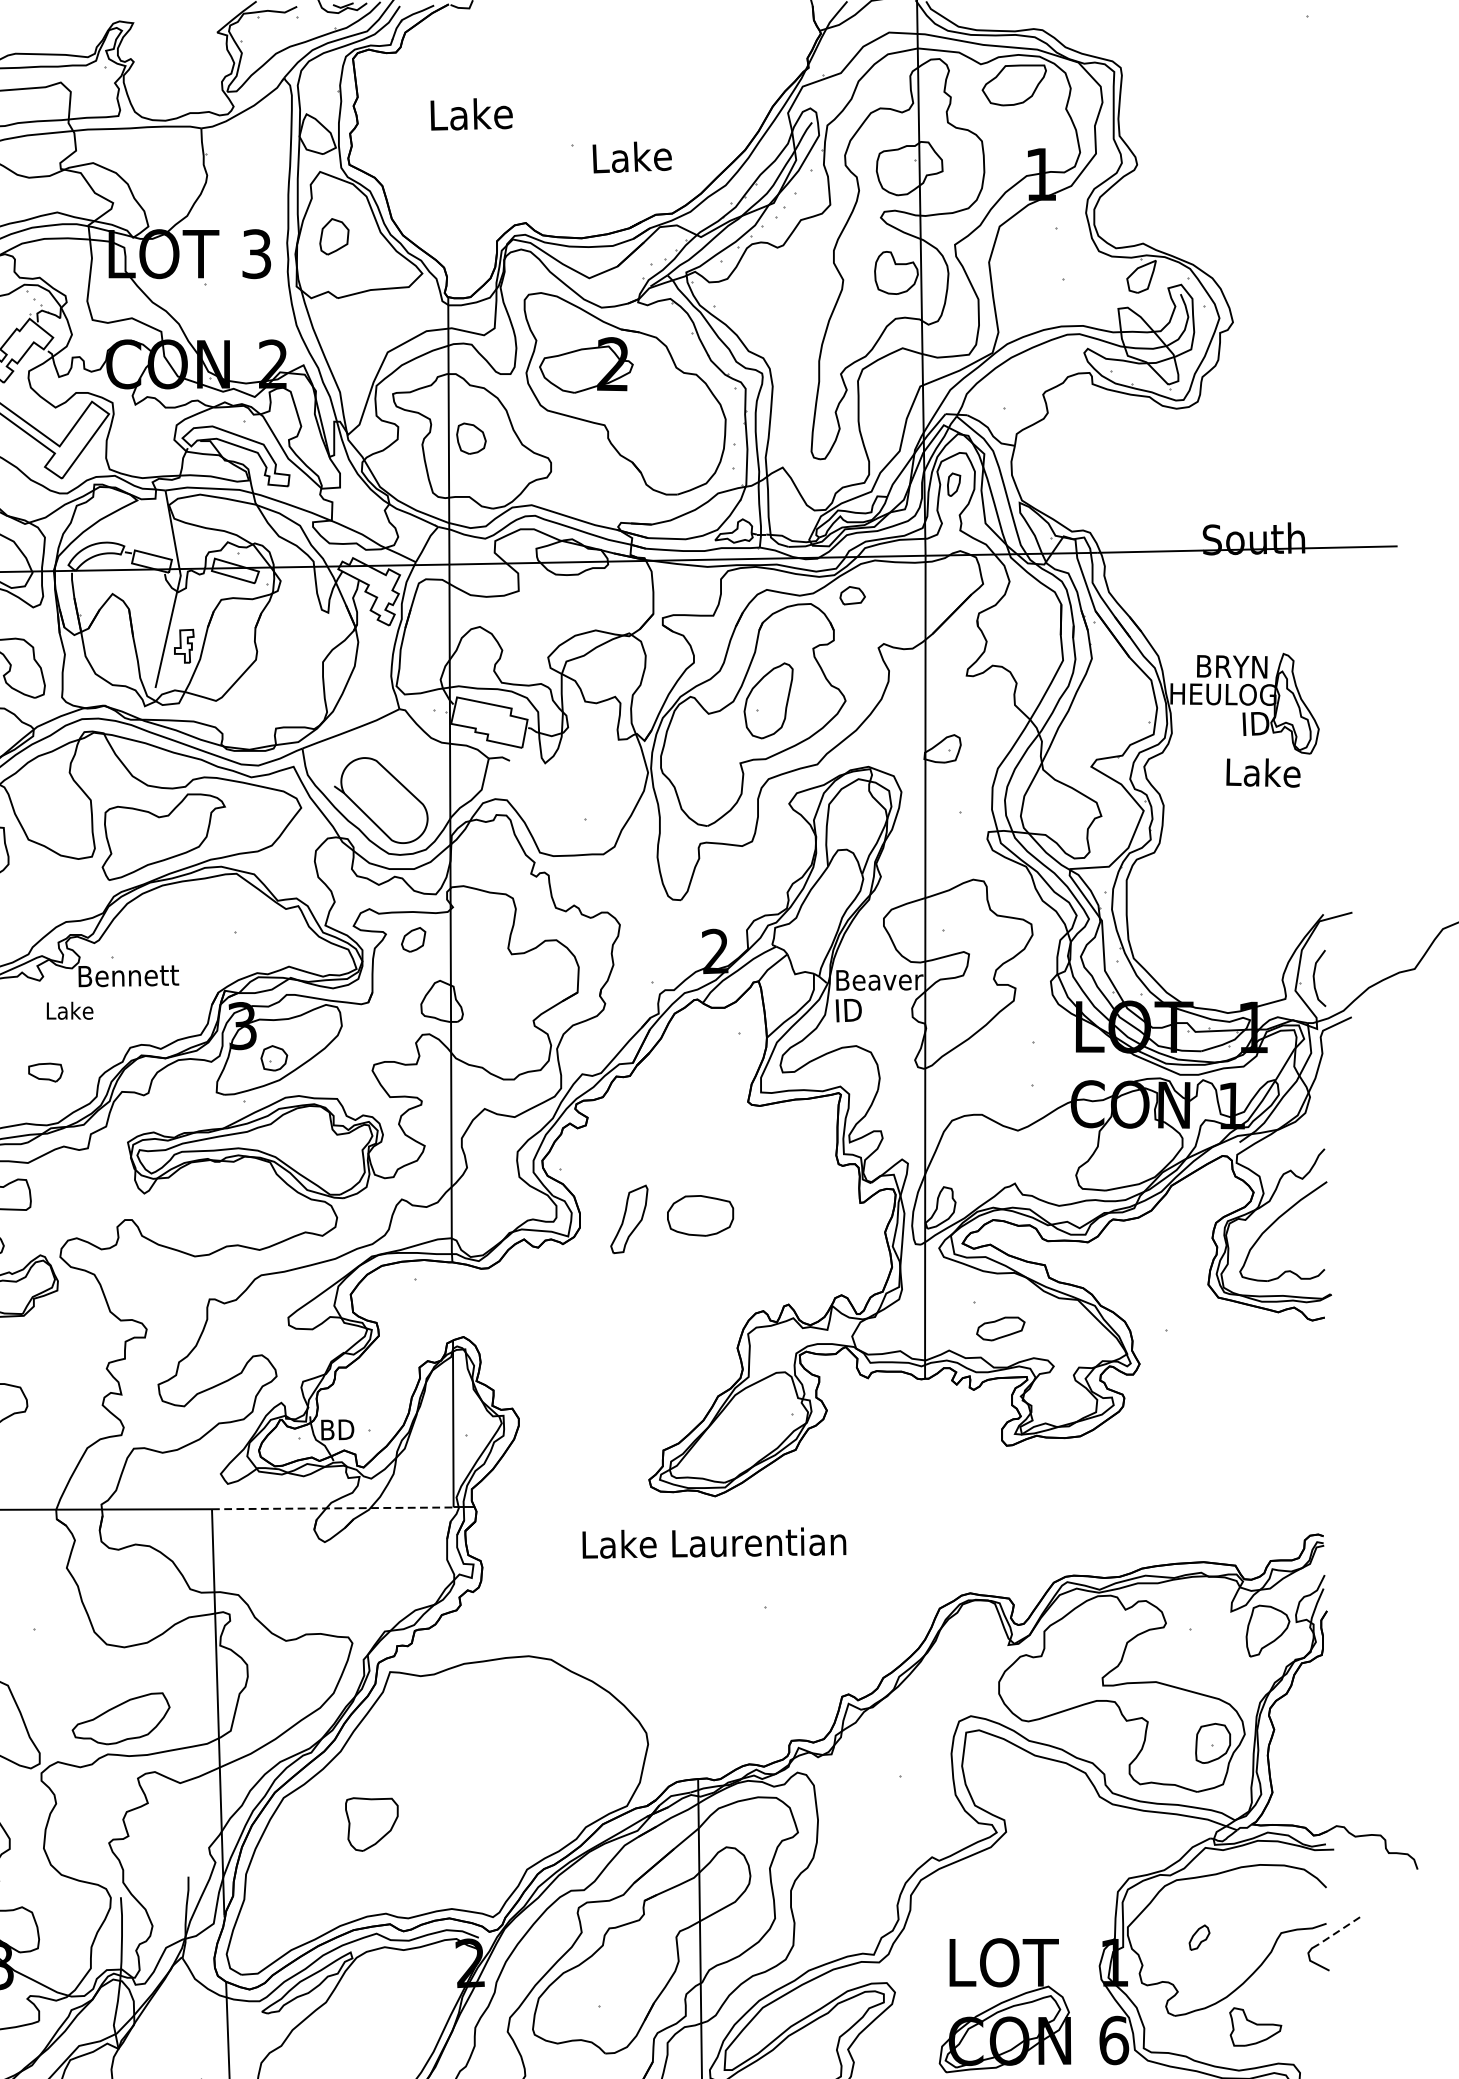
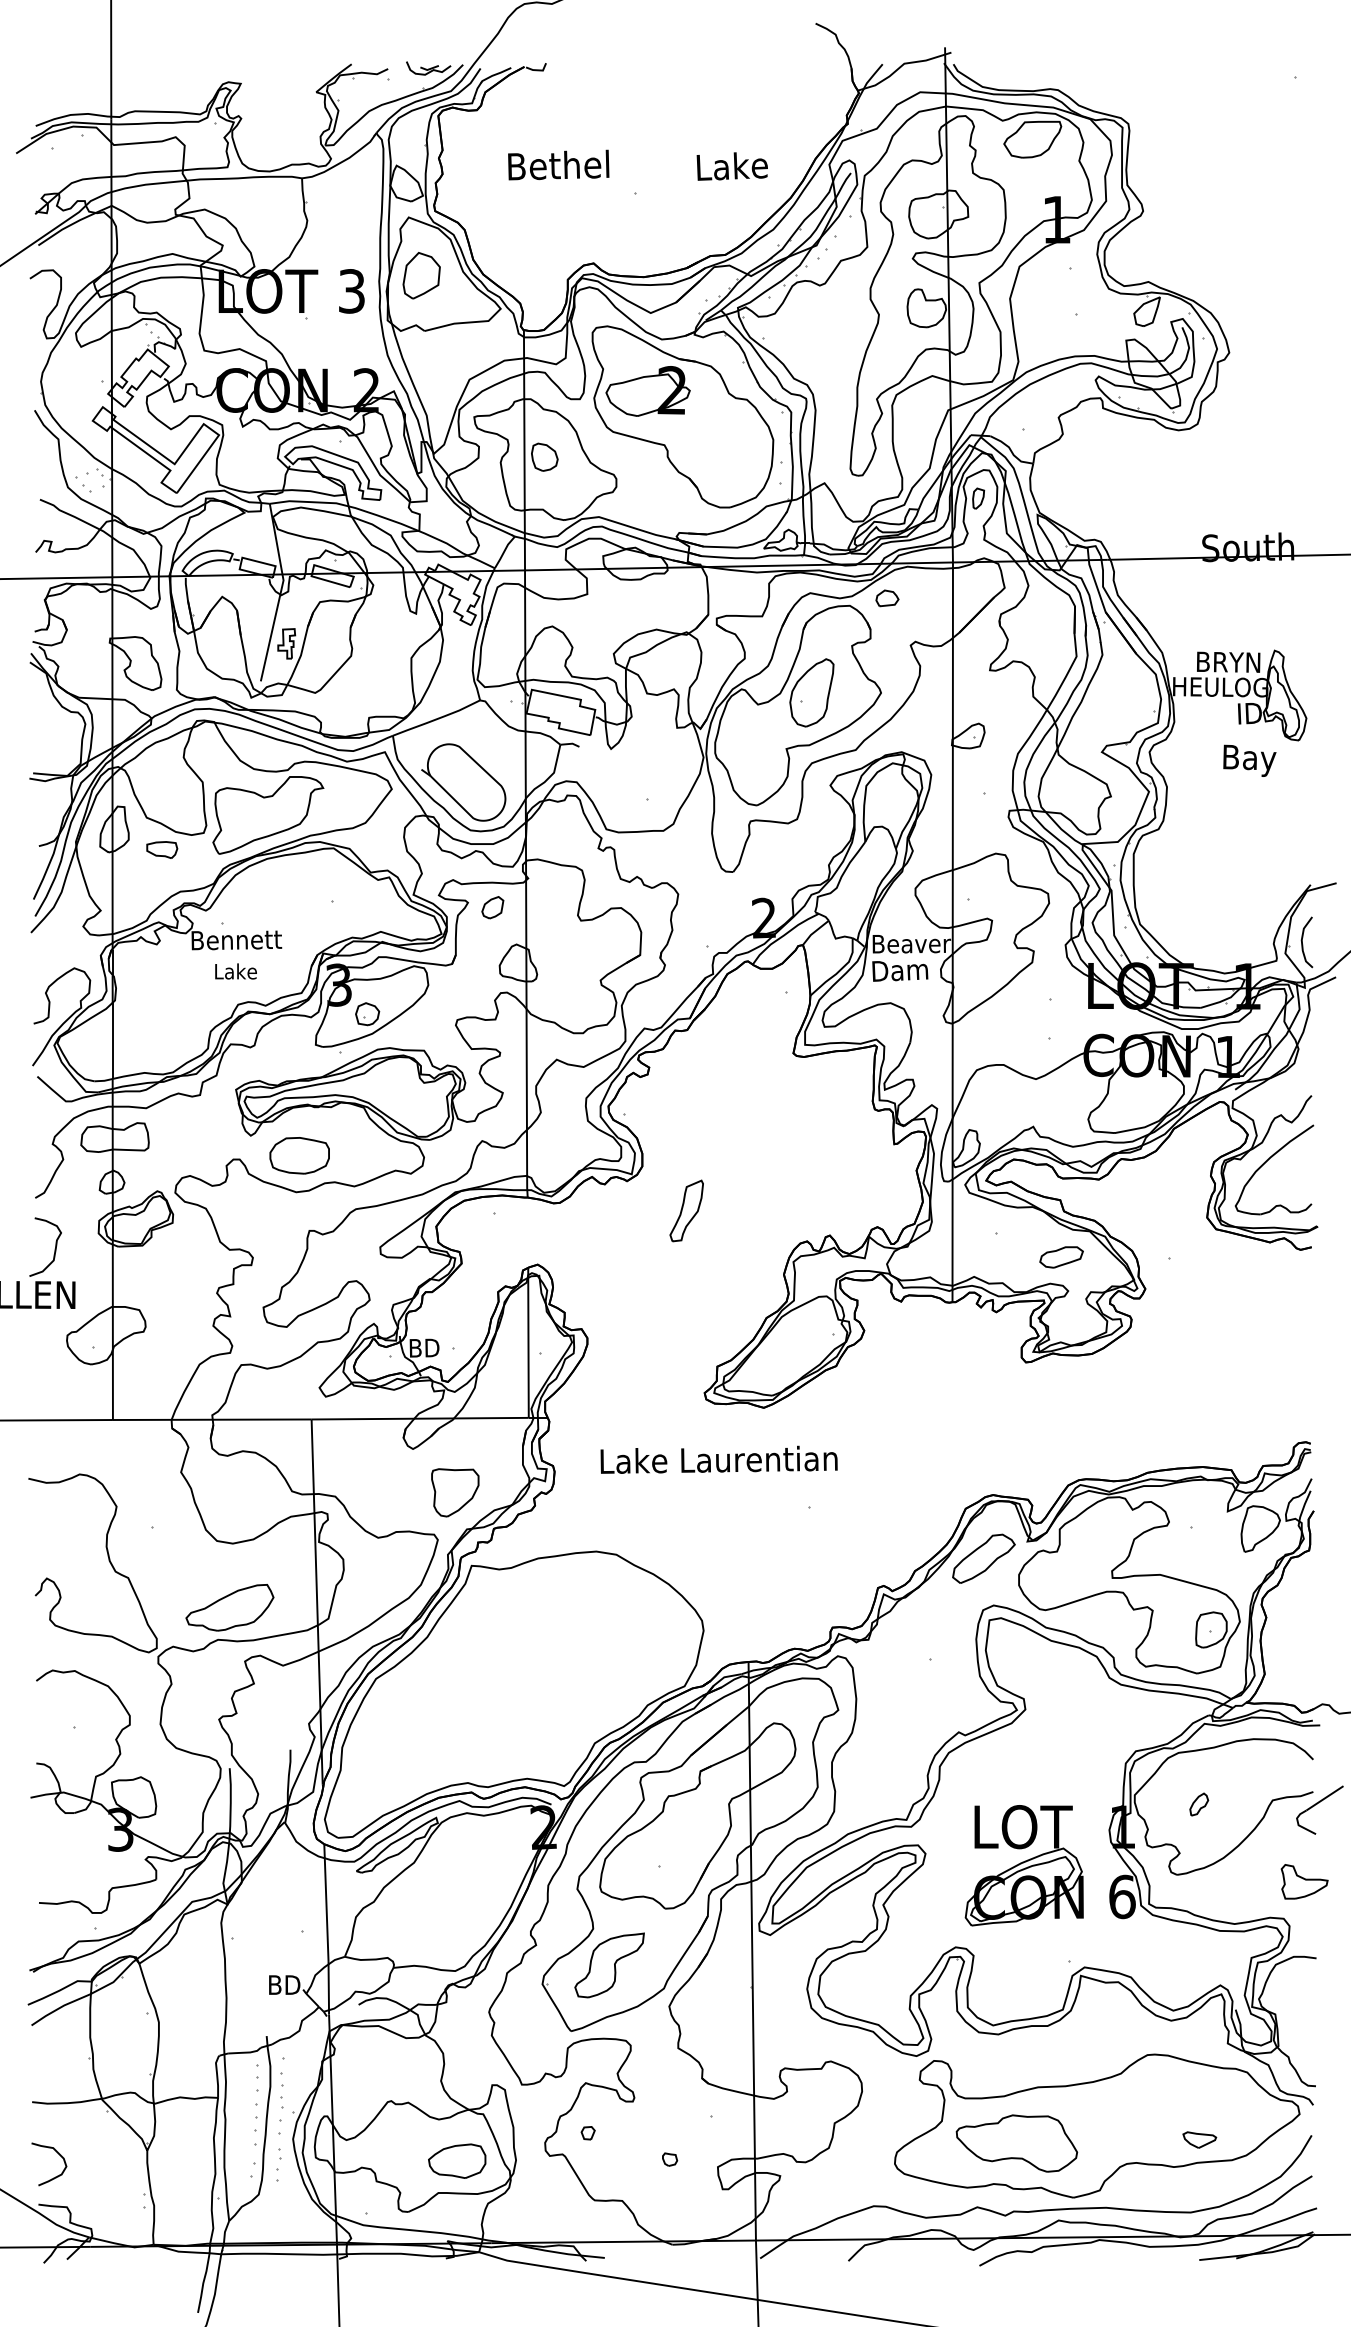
text: (488, 112) -> (560, 164), Lake -> Bethel
text: (631, 157) -> (731, 166), moved
part: (334, 236) -> (421, 275), size x1.43
text: (1264, 776) -> (1257, 760), Lake -> Bay
text: (868, 1009) -> (901, 970), ID -> Dam
text: (69, 1010) -> (235, 971), moved
part: (46, 1072) -> (162, 849), moved
part: (700, 1215) -> (299, 1155), moved
part: (629, 1218) -> (686, 1210), moved
part: (1000, 1329) -> (1061, 1257), moved
line: (333, 1508) -> (420, 1418), dashed -> solid
text: (713, 1542) -> (718, 1459), moved
part: (959, 1663) -> (983, 1558), added
part: (372, 1824) -> (455, 1492), moved
line: (1338, 1930) -> (1324, 1798), dashed -> solid
part: (1255, 2026) -> (1304, 1881), moved

